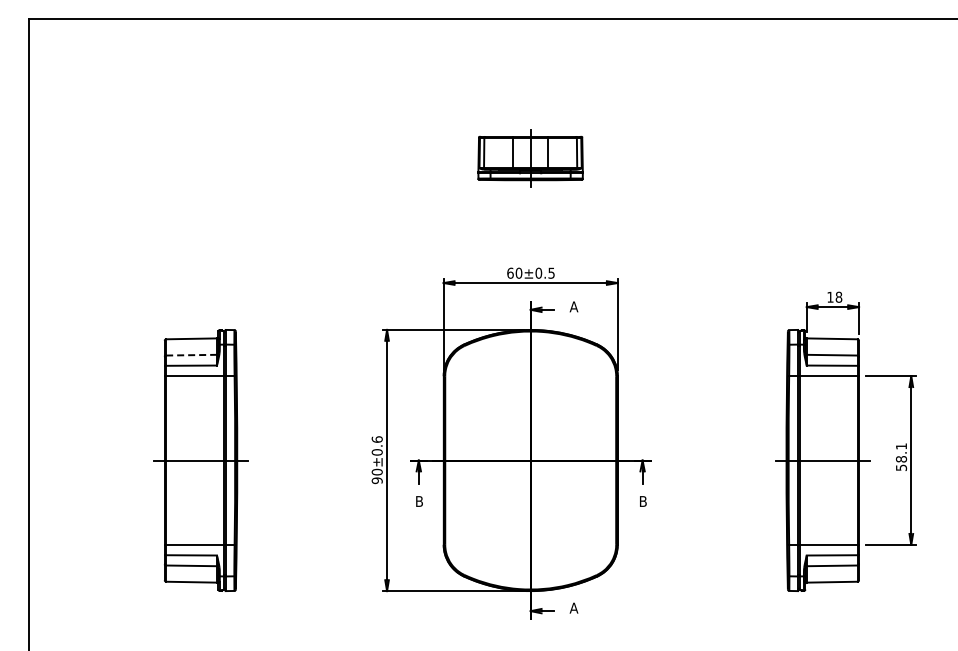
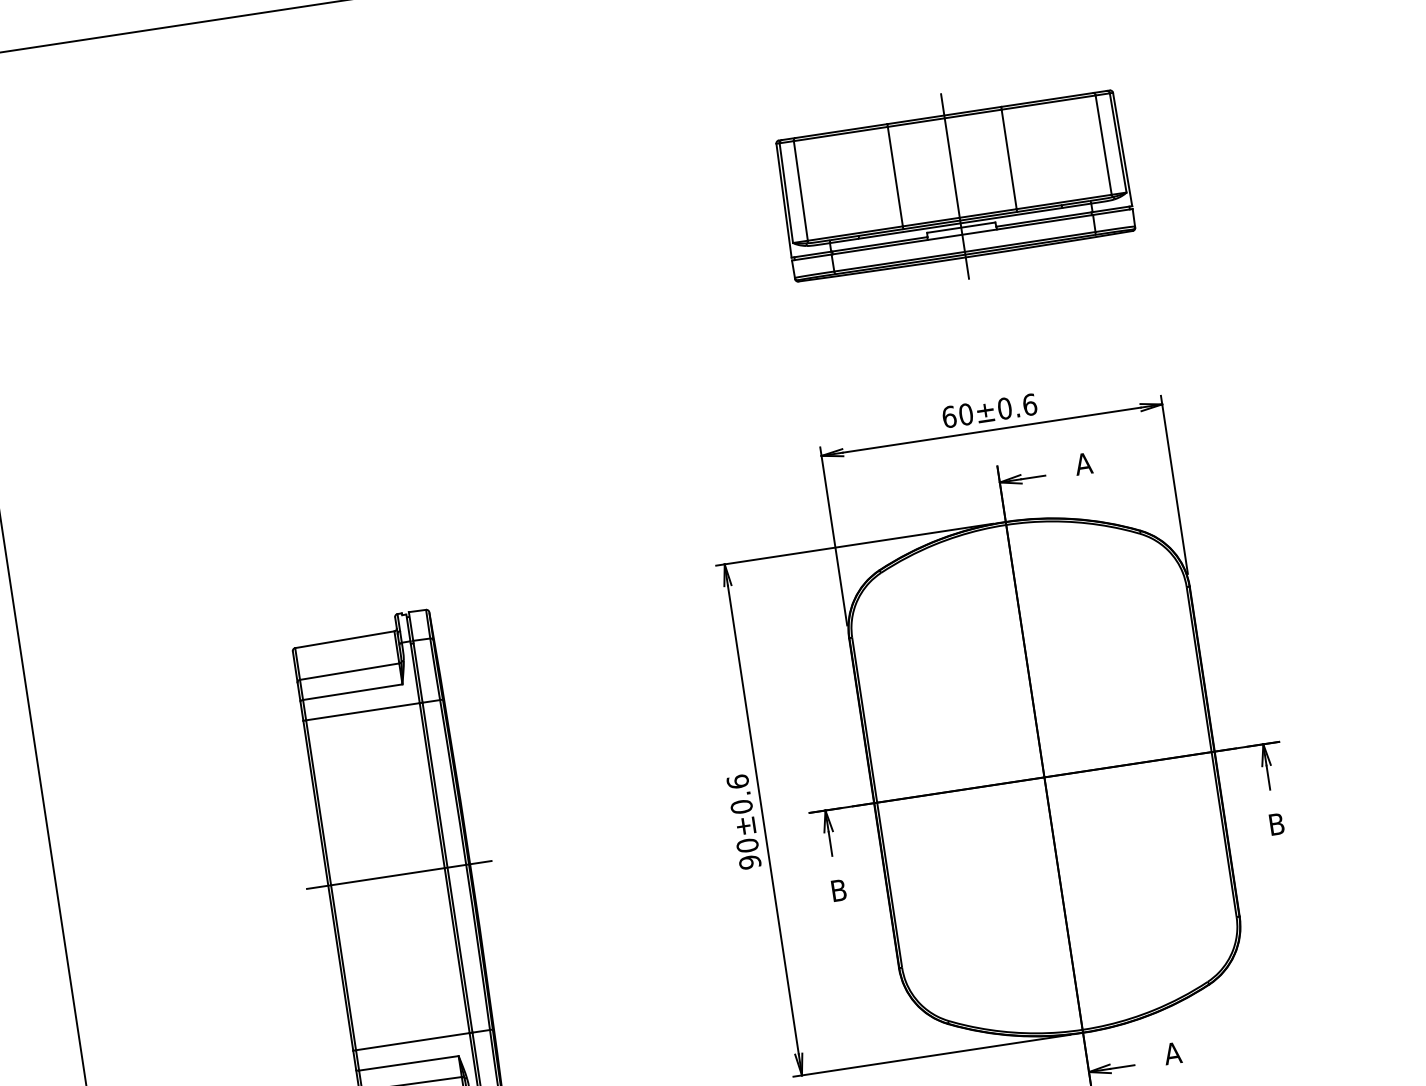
part: (530, 158) -> (954, 186), size x1.67
text: (551, 272) -> (1029, 403), 60±0.5 -> 60±0.6
line: (192, 355) -> (351, 671), dashed -> solid

